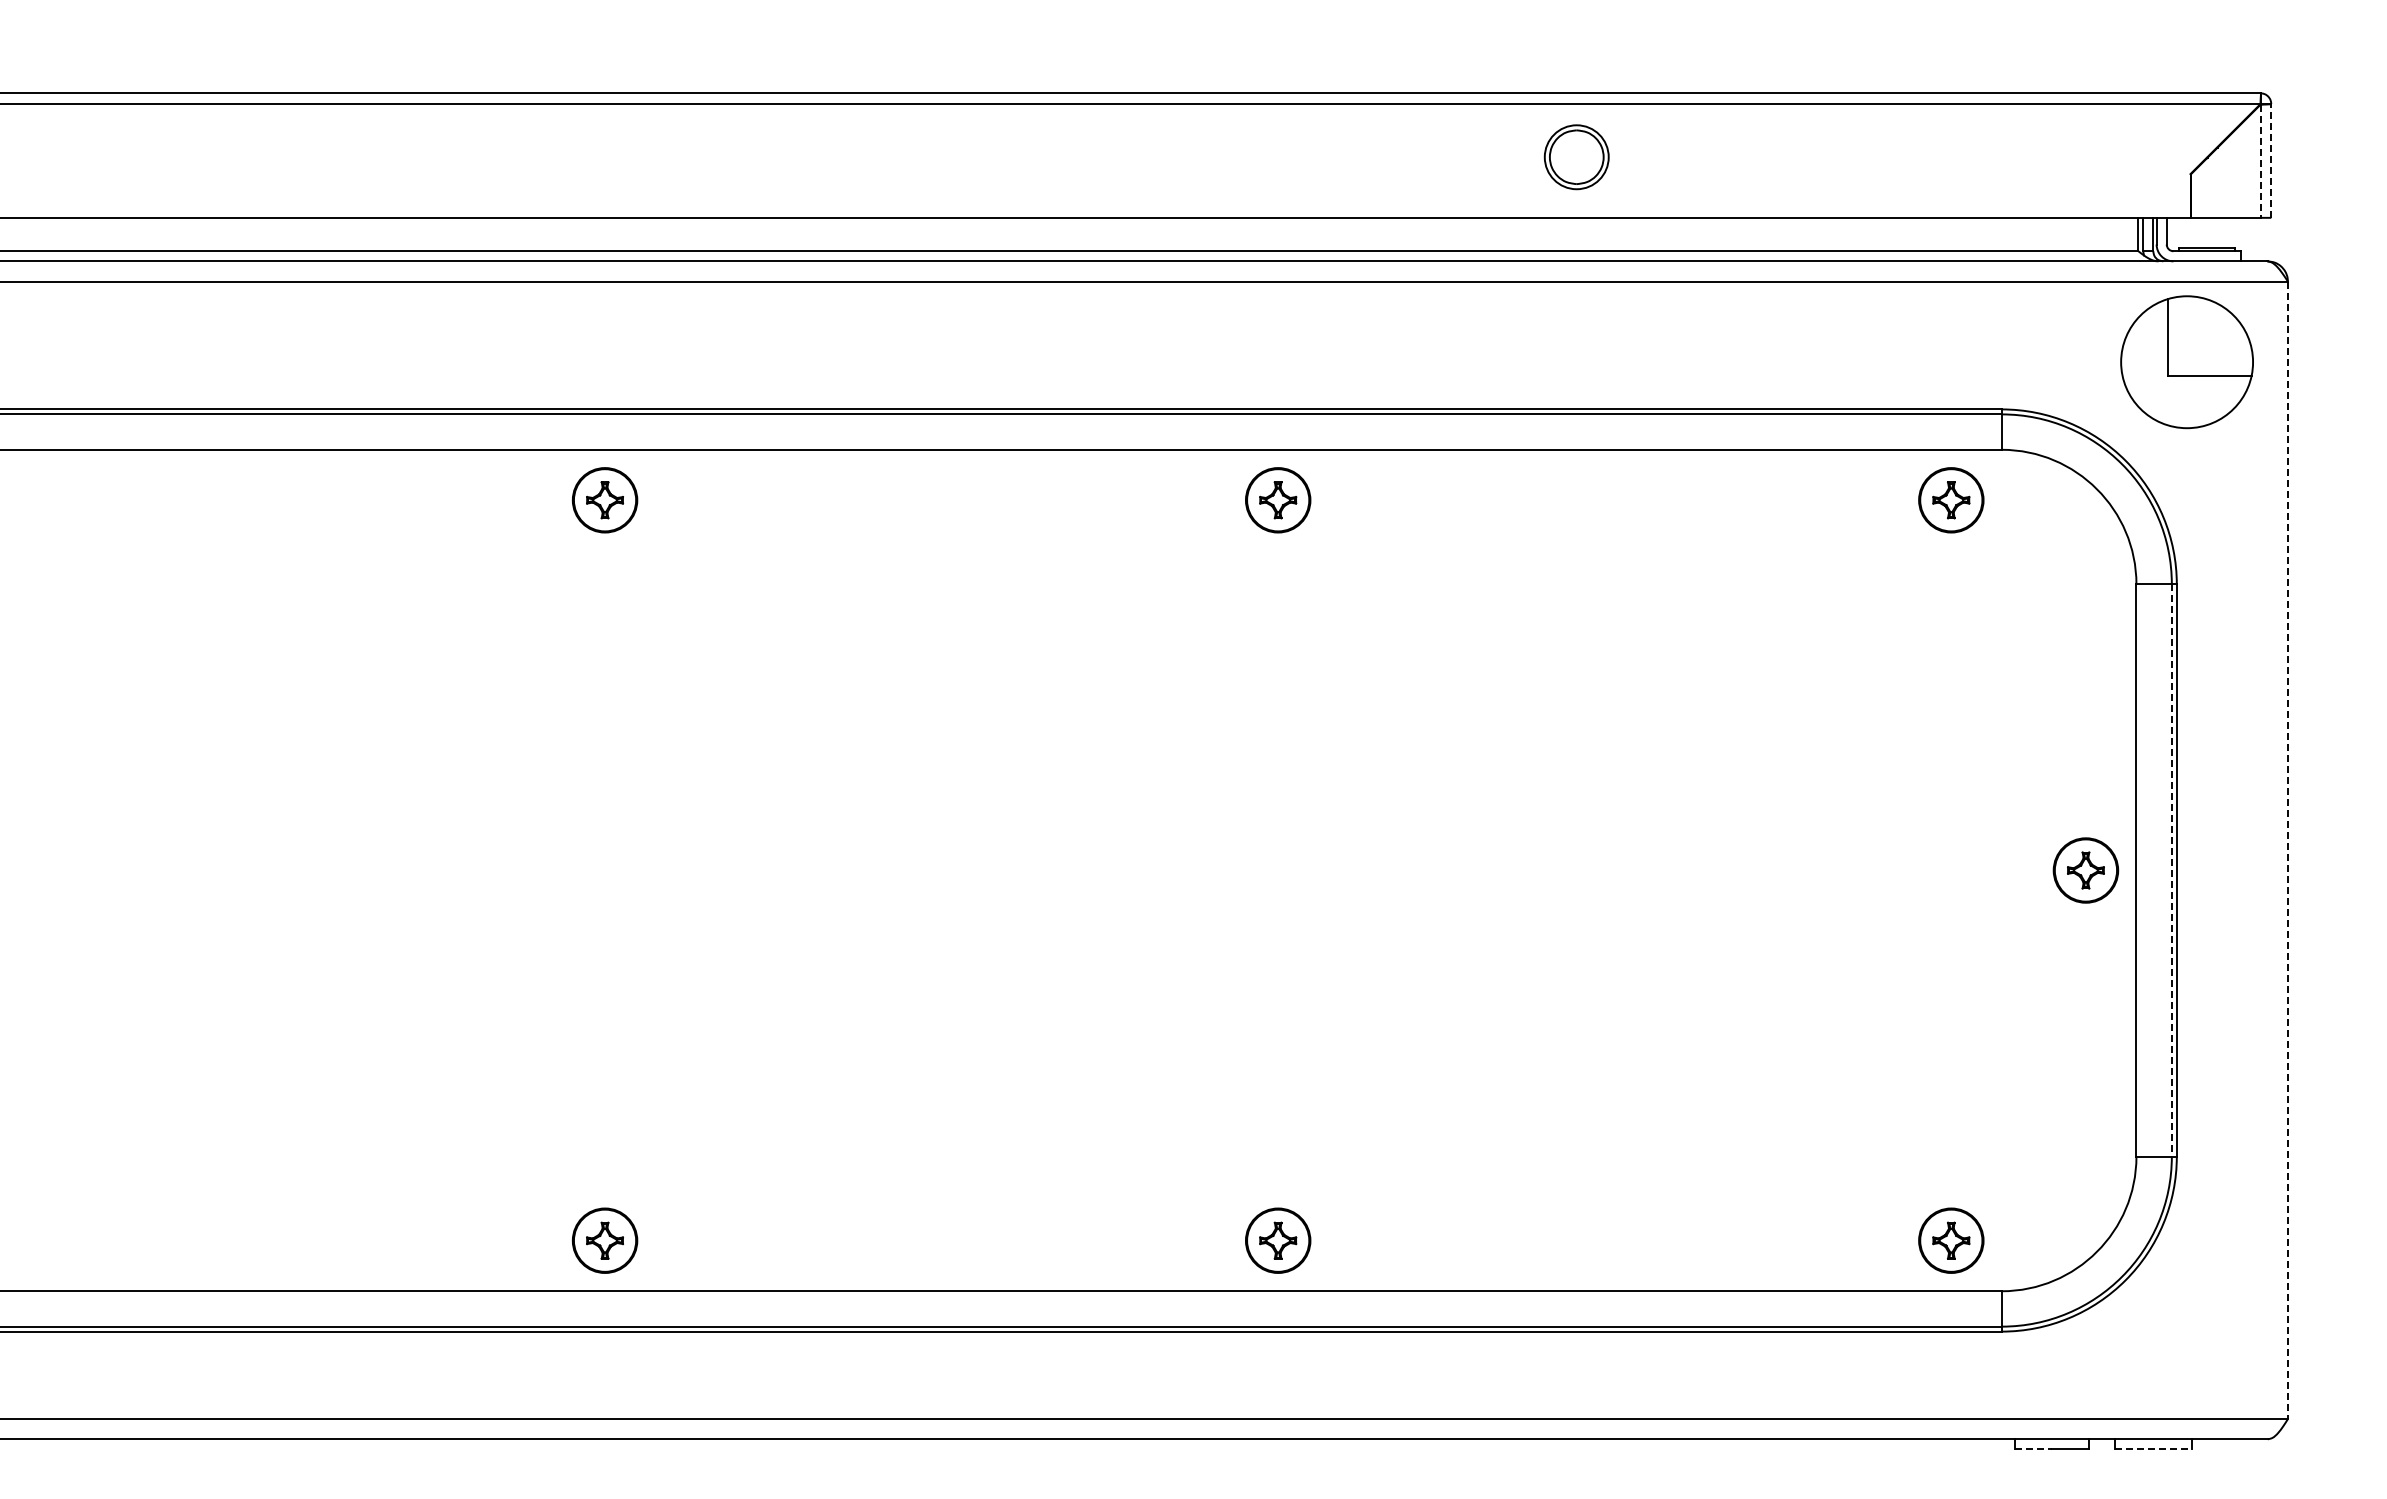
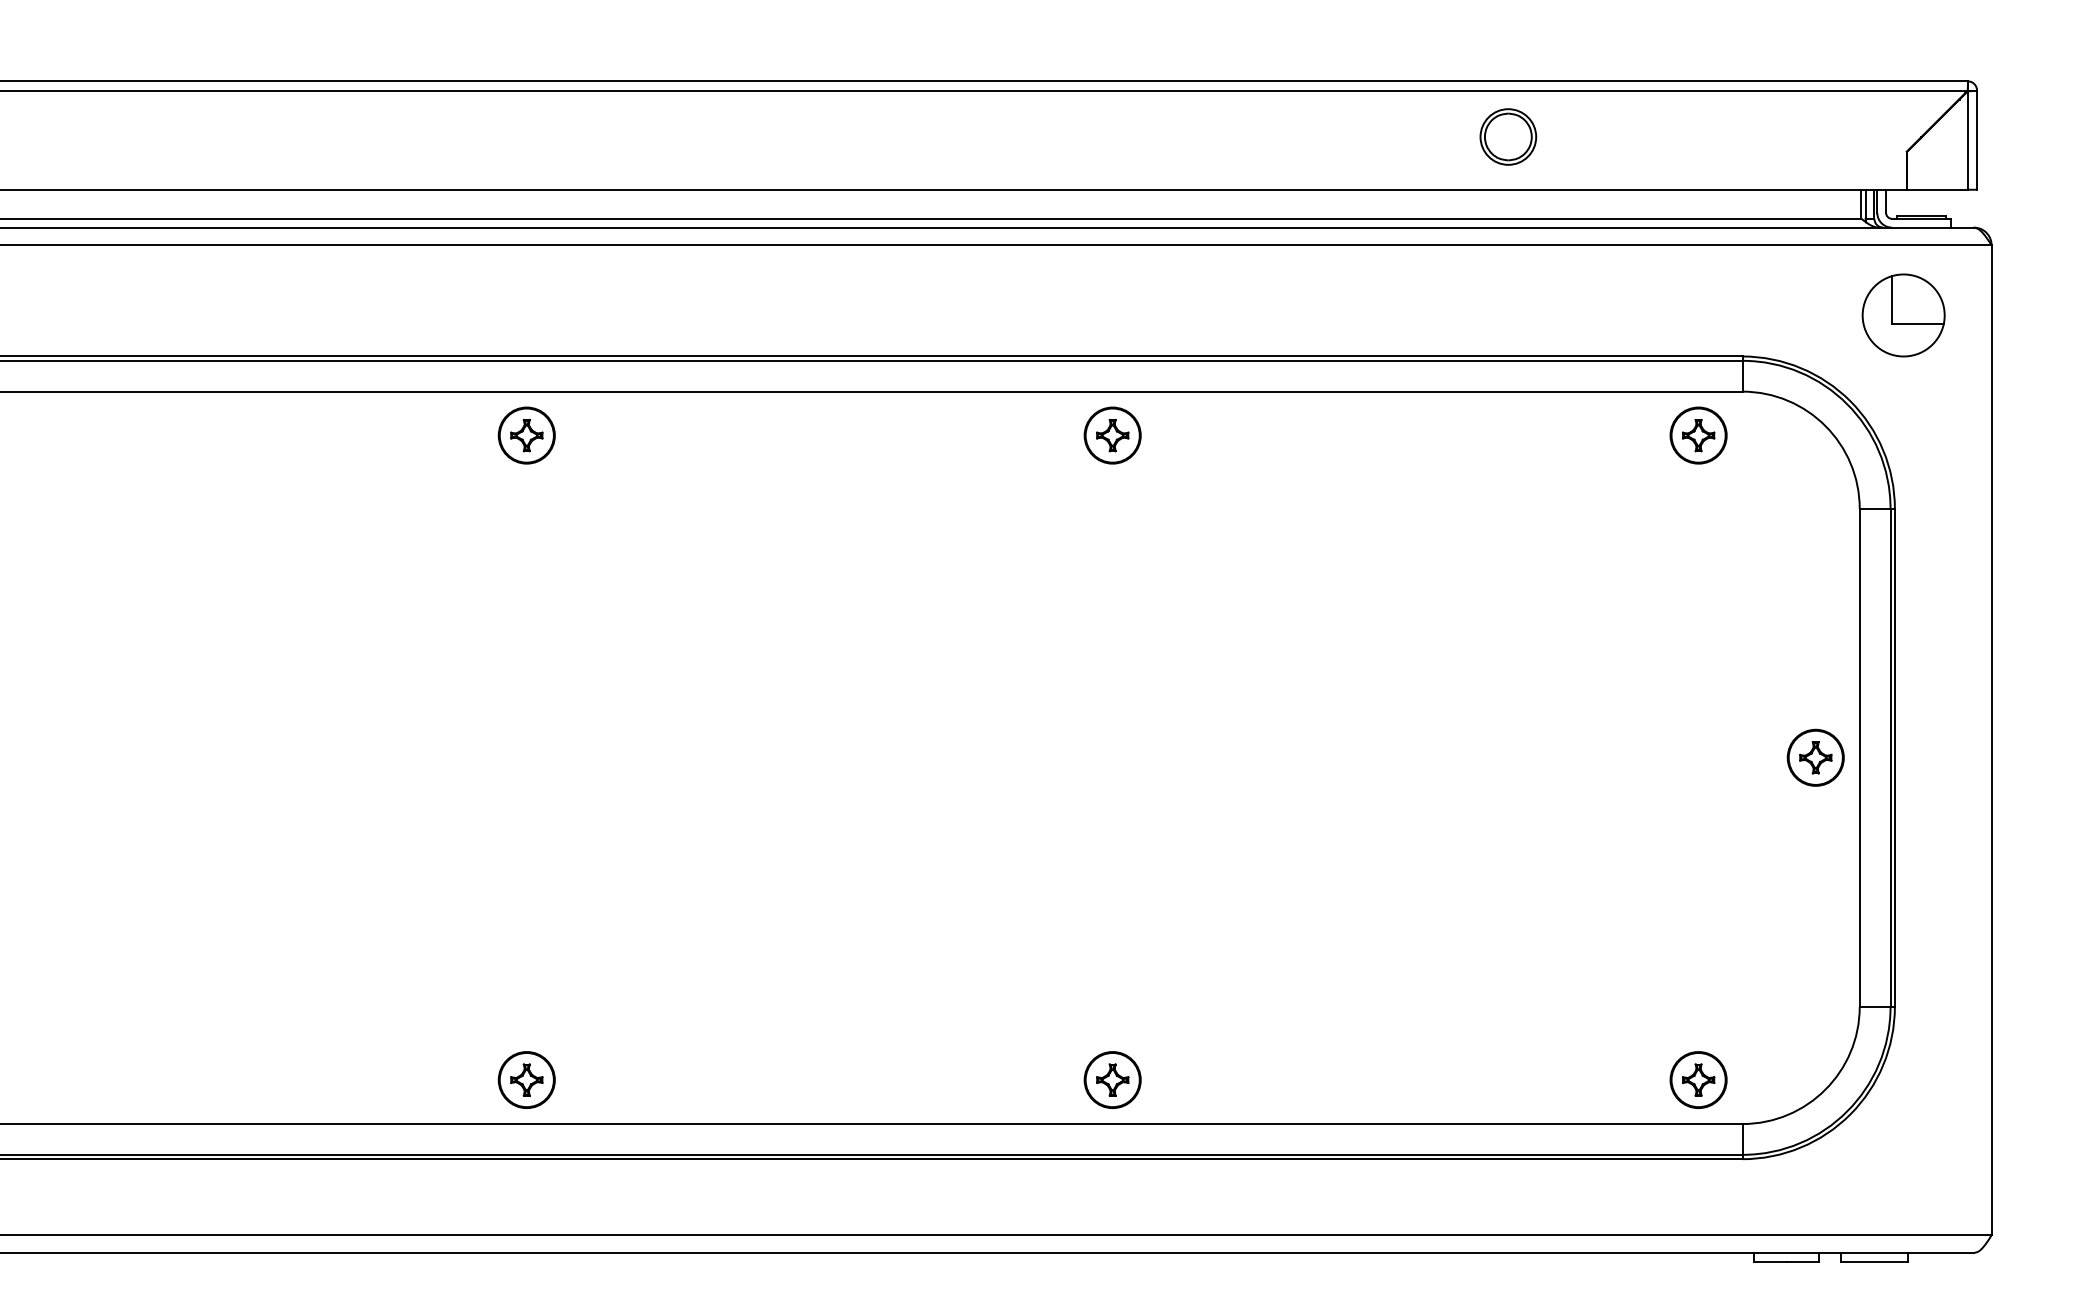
part: (1576, 157) -> (1508, 137), moved
line: (2271, 160) -> (1977, 139), dashed -> solid
line: (2260, 161) -> (1967, 140), dashed -> solid
part: (2186, 362) -> (1903, 315), size x0.71
line: (2287, 850) -> (1991, 740), dashed -> solid
line: (2171, 871) -> (1890, 758), dashed -> solid
line: (2033, 1449) -> (1770, 1261), dashed -> solid
line: (2153, 1449) -> (1874, 1261), dashed -> solid

